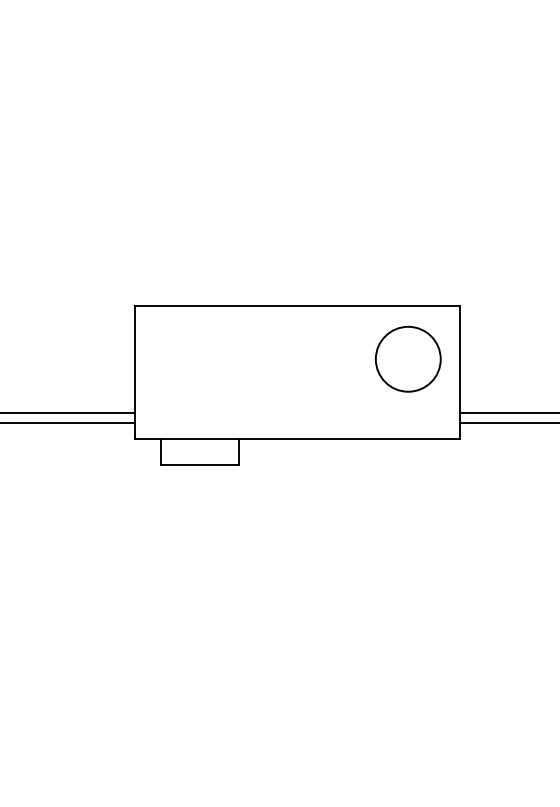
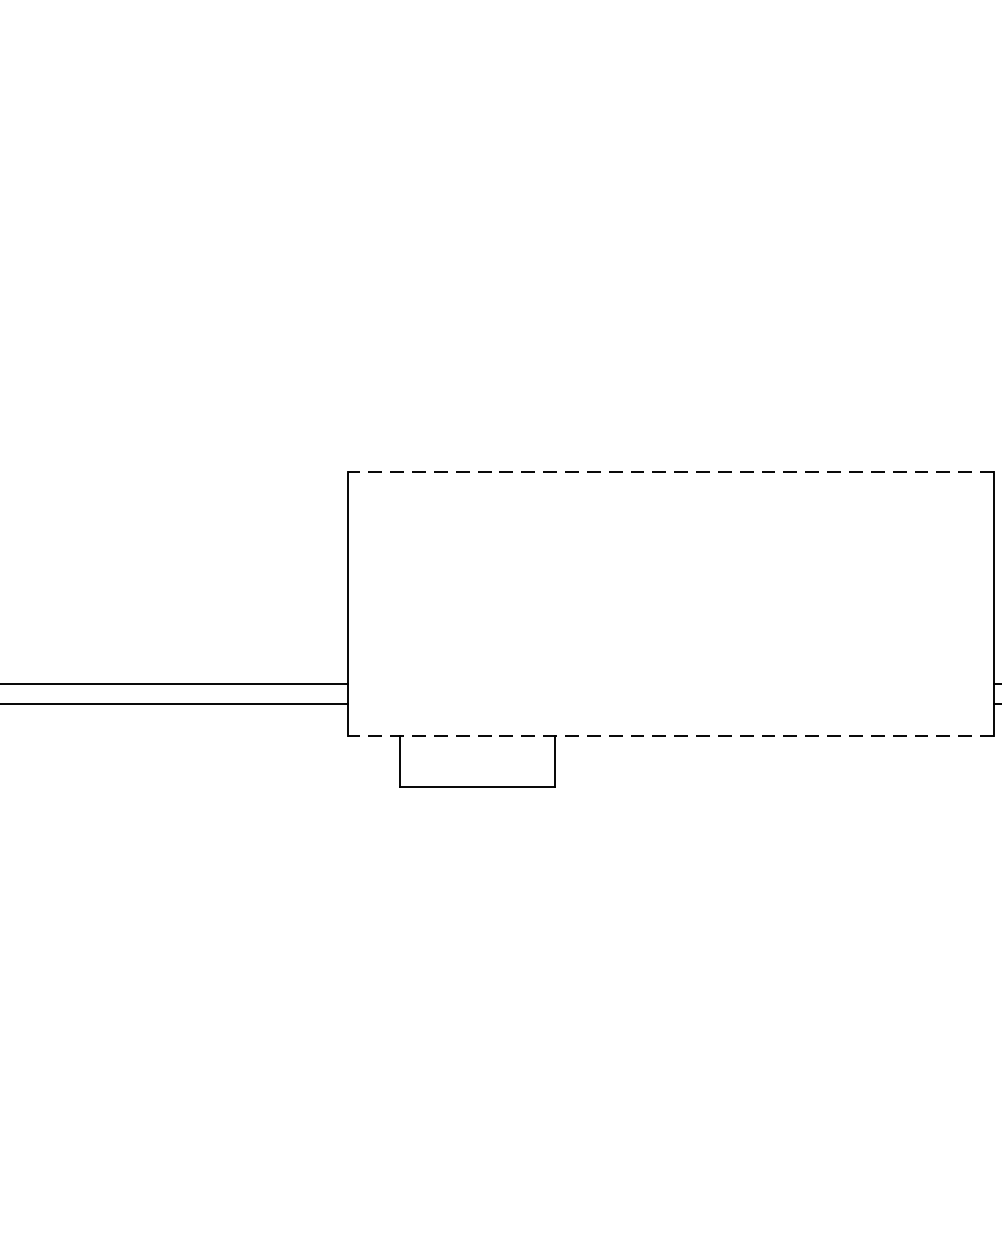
line: (297, 305) -> (670, 471), solid -> dashed
circle: (408, 358) -> (891, 576), removed
line: (297, 438) -> (670, 735), solid -> dashed

